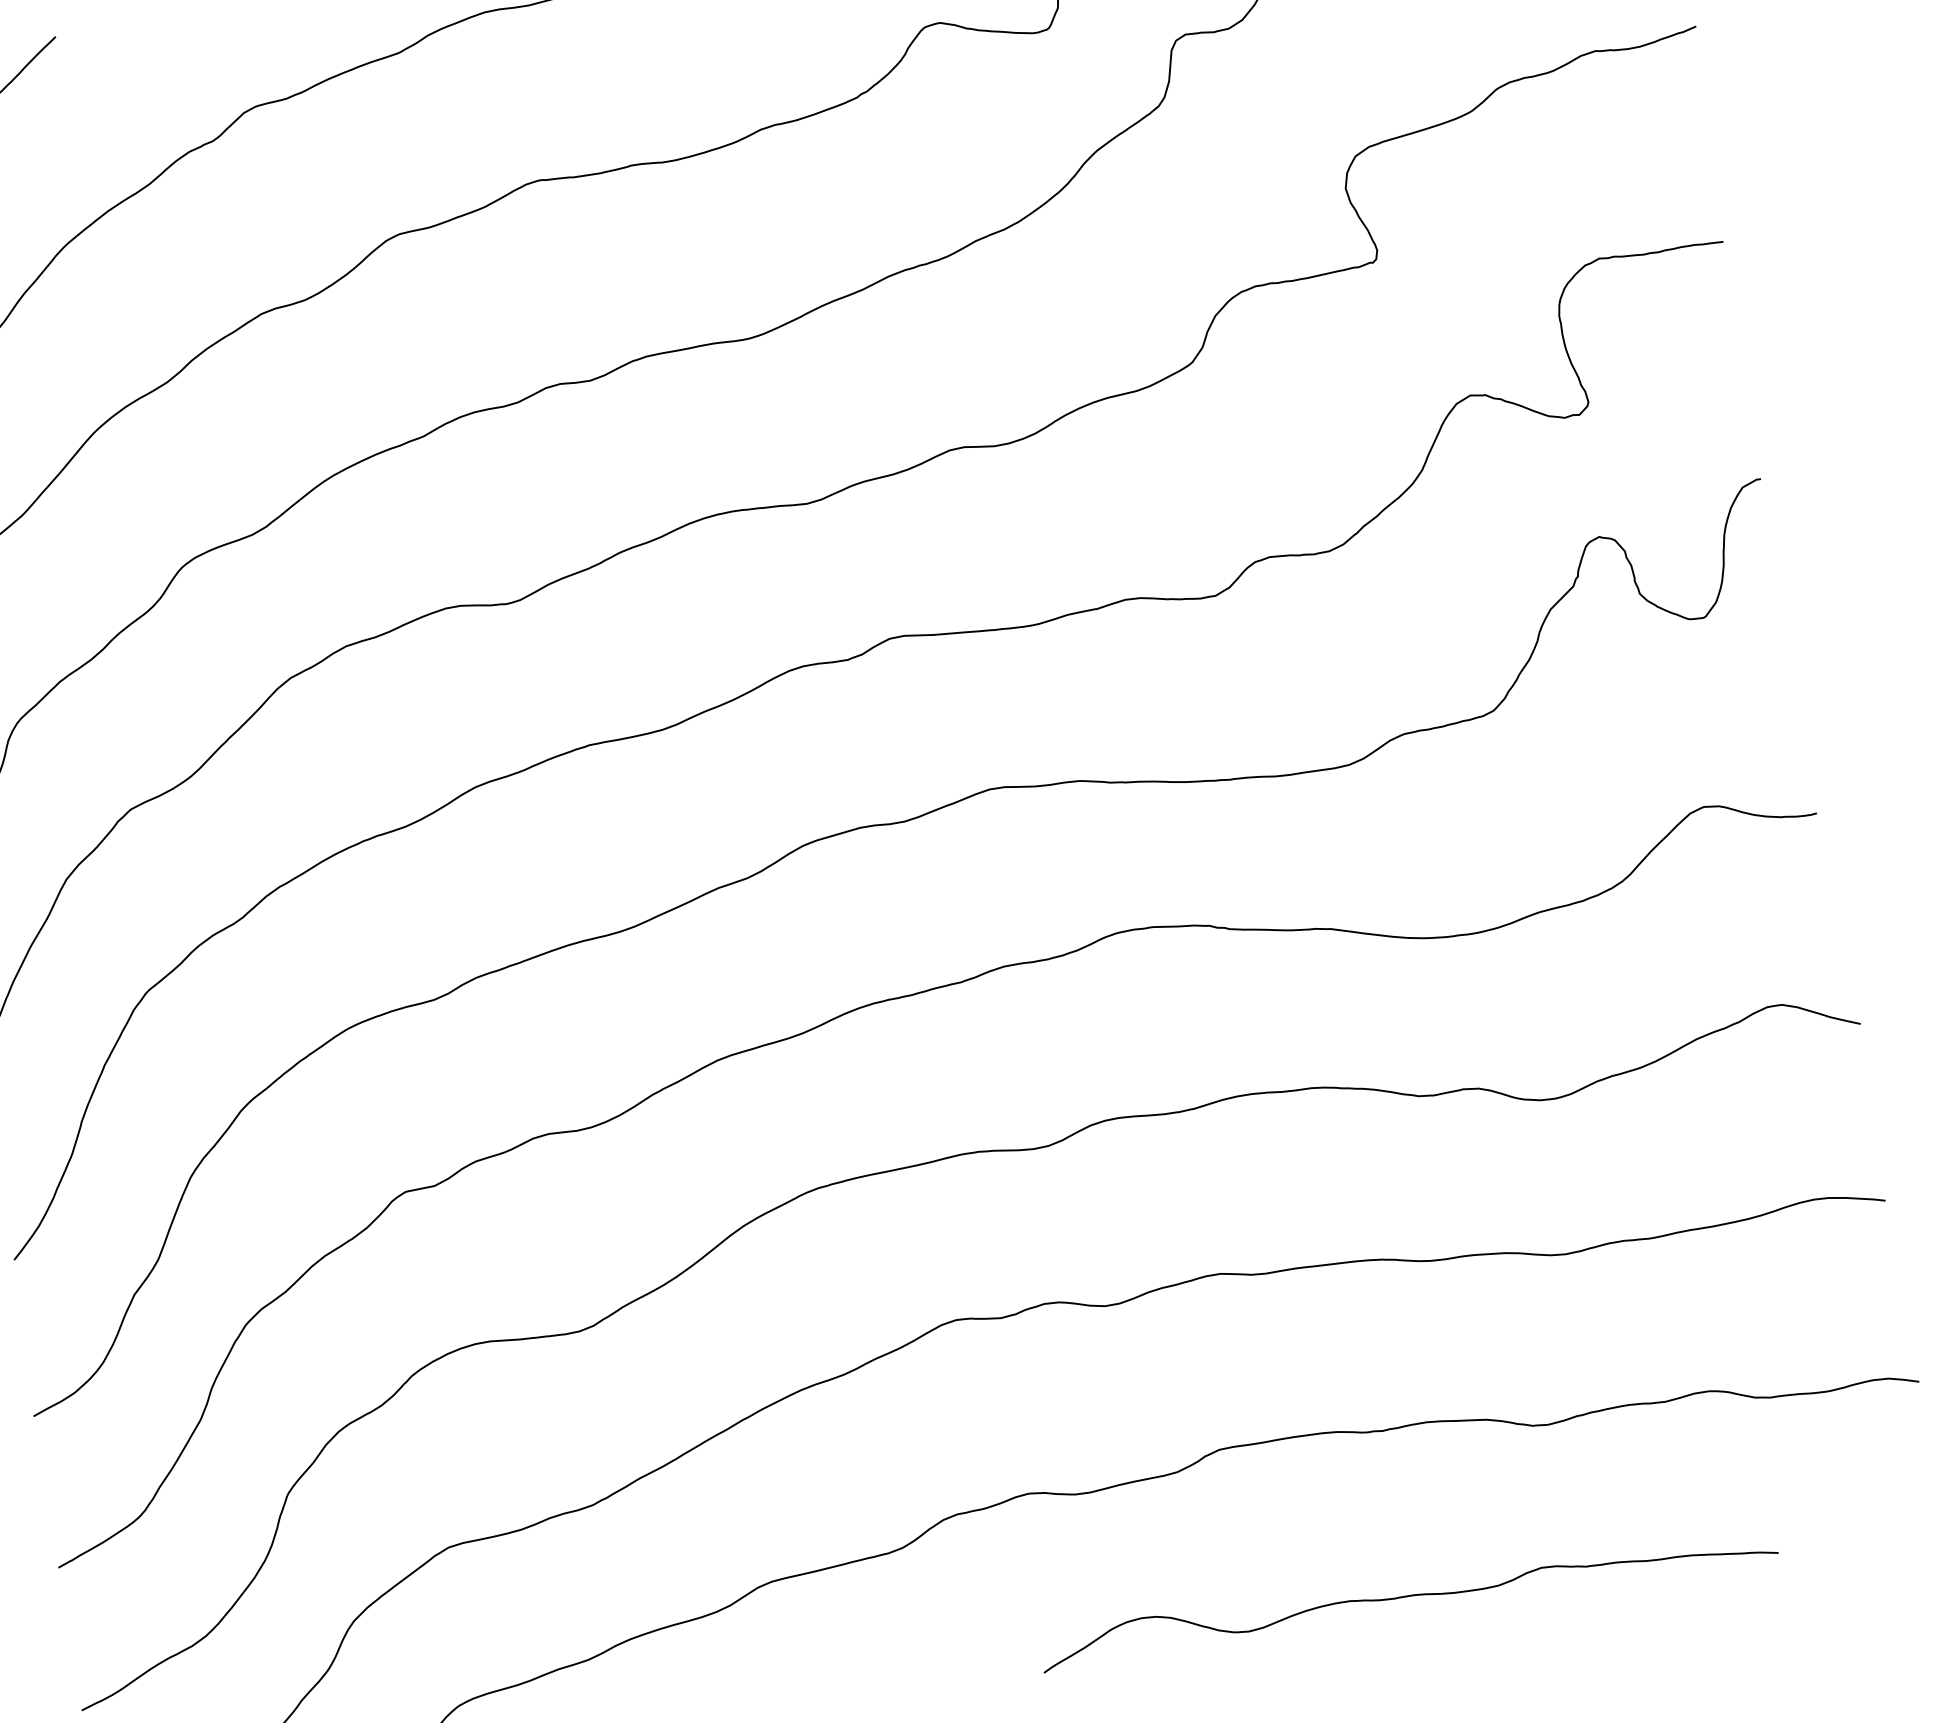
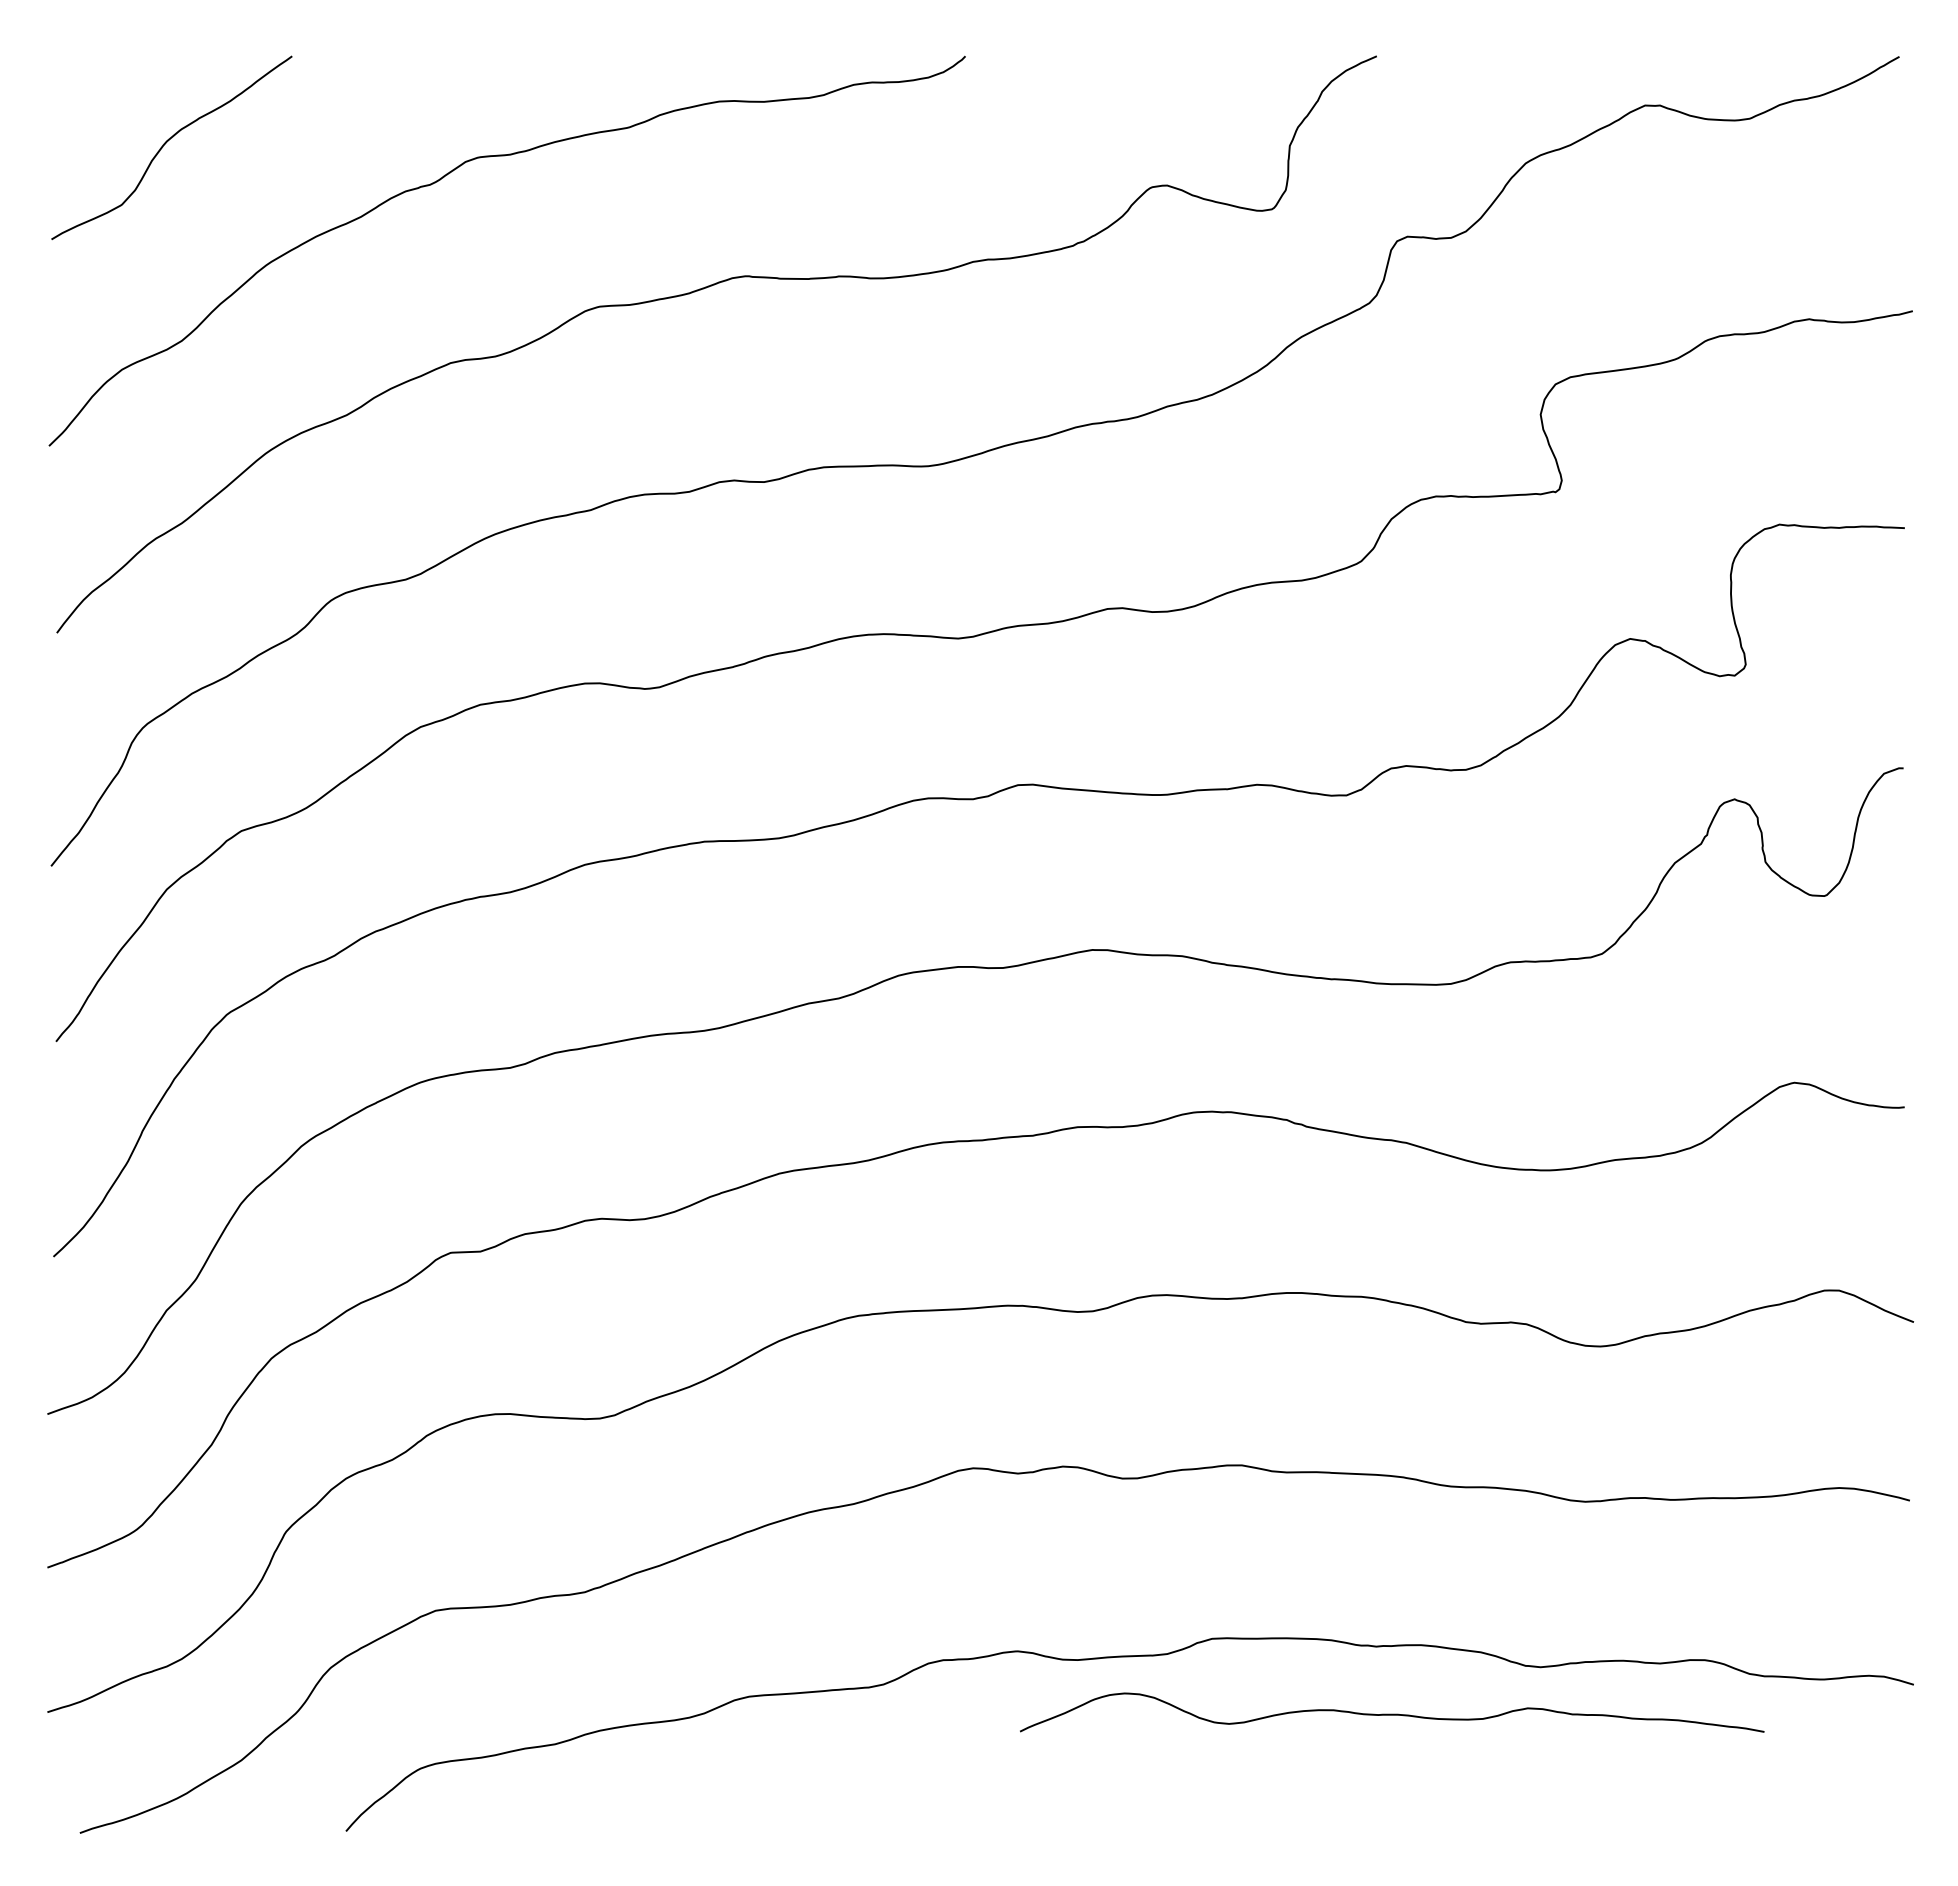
curve: (1408, 1594) -> (1392, 1713), moved

